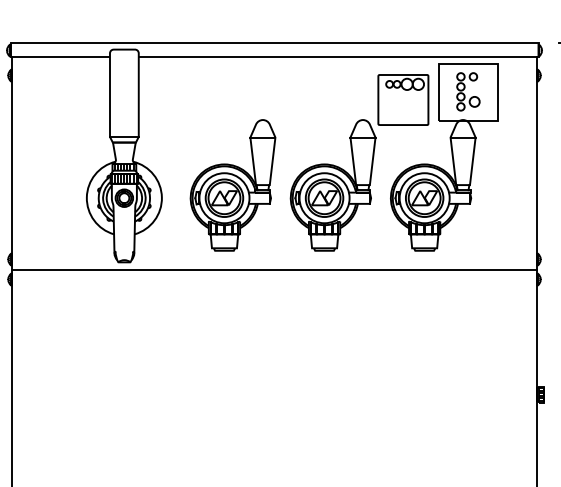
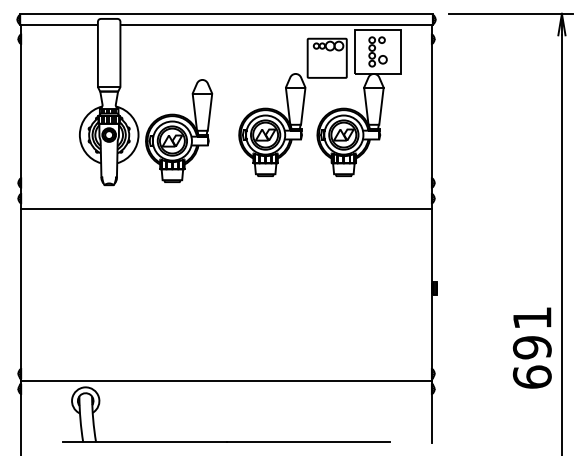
part: (233, 184) -> (179, 130), moved
line: (274, 269) -> (226, 208), moved

